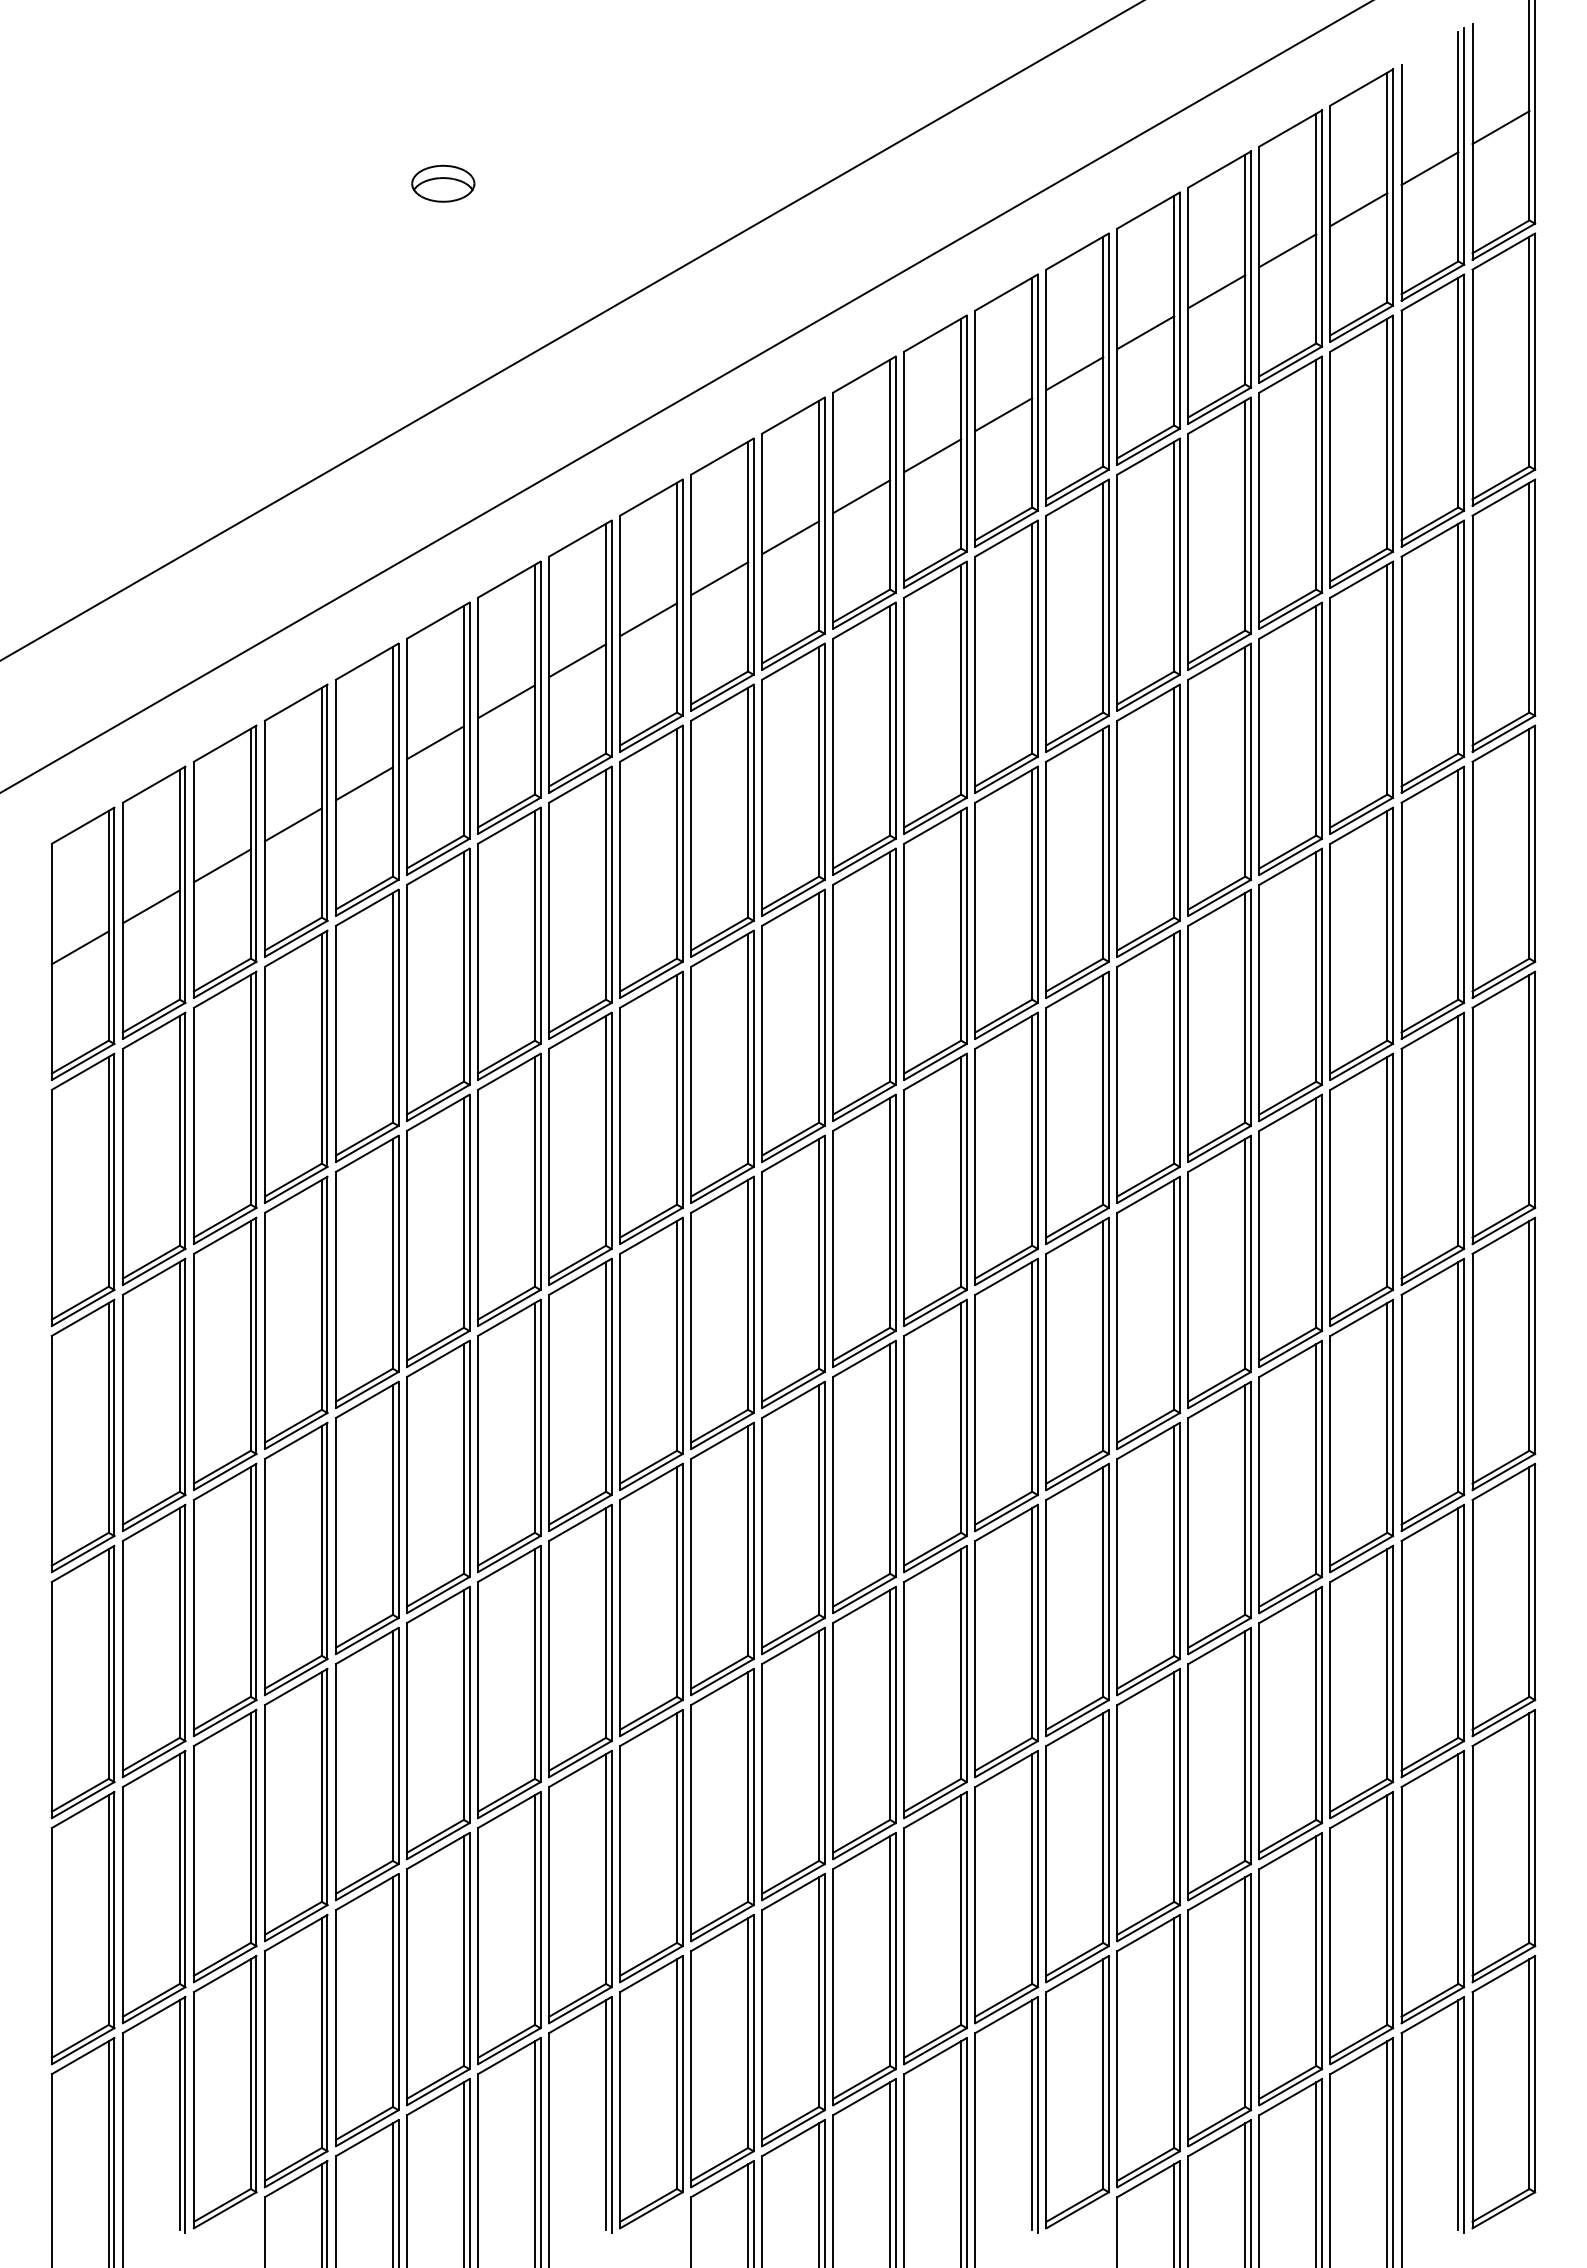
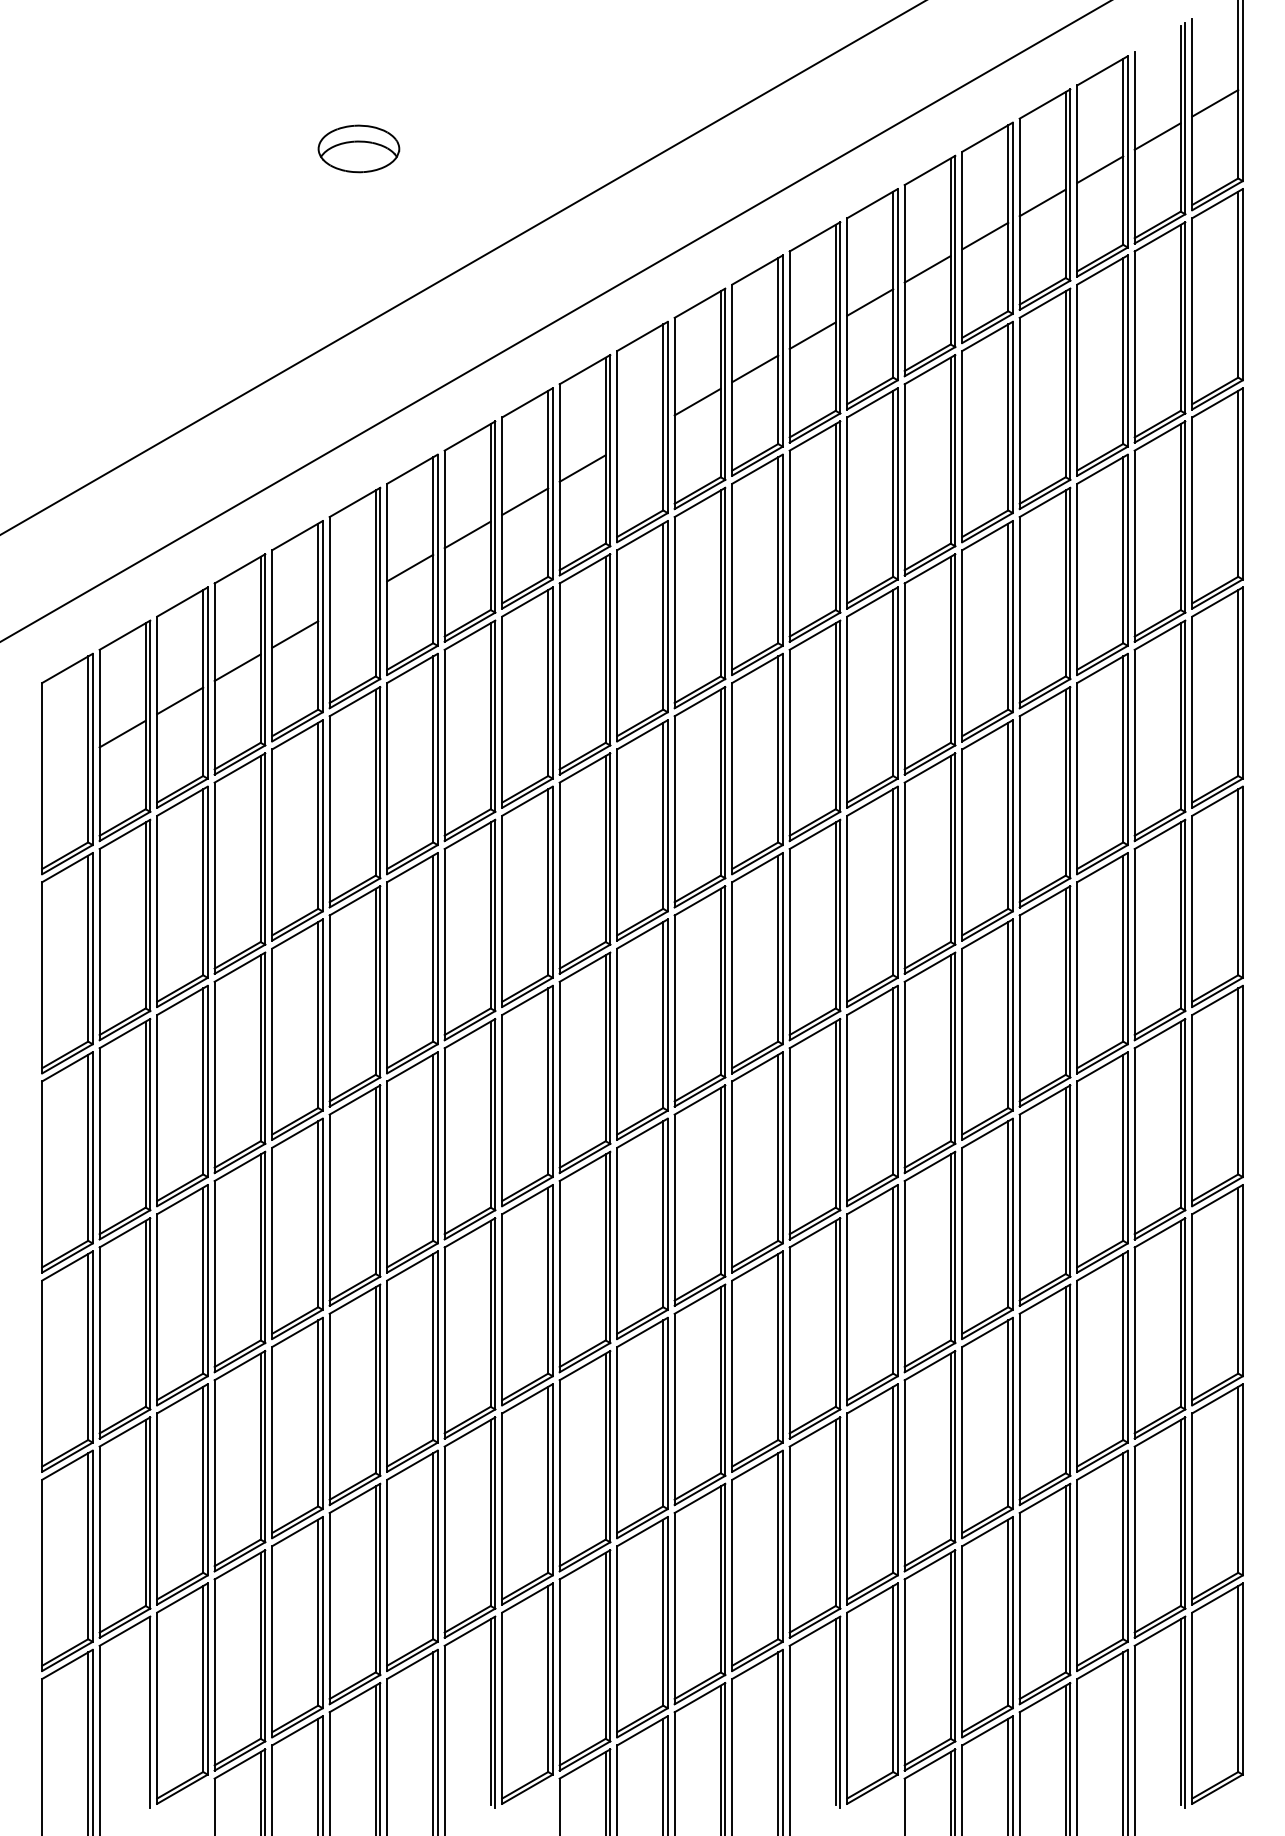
part: (443, 183) -> (359, 148), size x1.6
line: (790, 537) -> (640, 435), removed
line: (435, 742) -> (352, 601), removed
line: (79, 947) -> (64, 767), removed
line: (179, 2115) -> (145, 1712), removed

